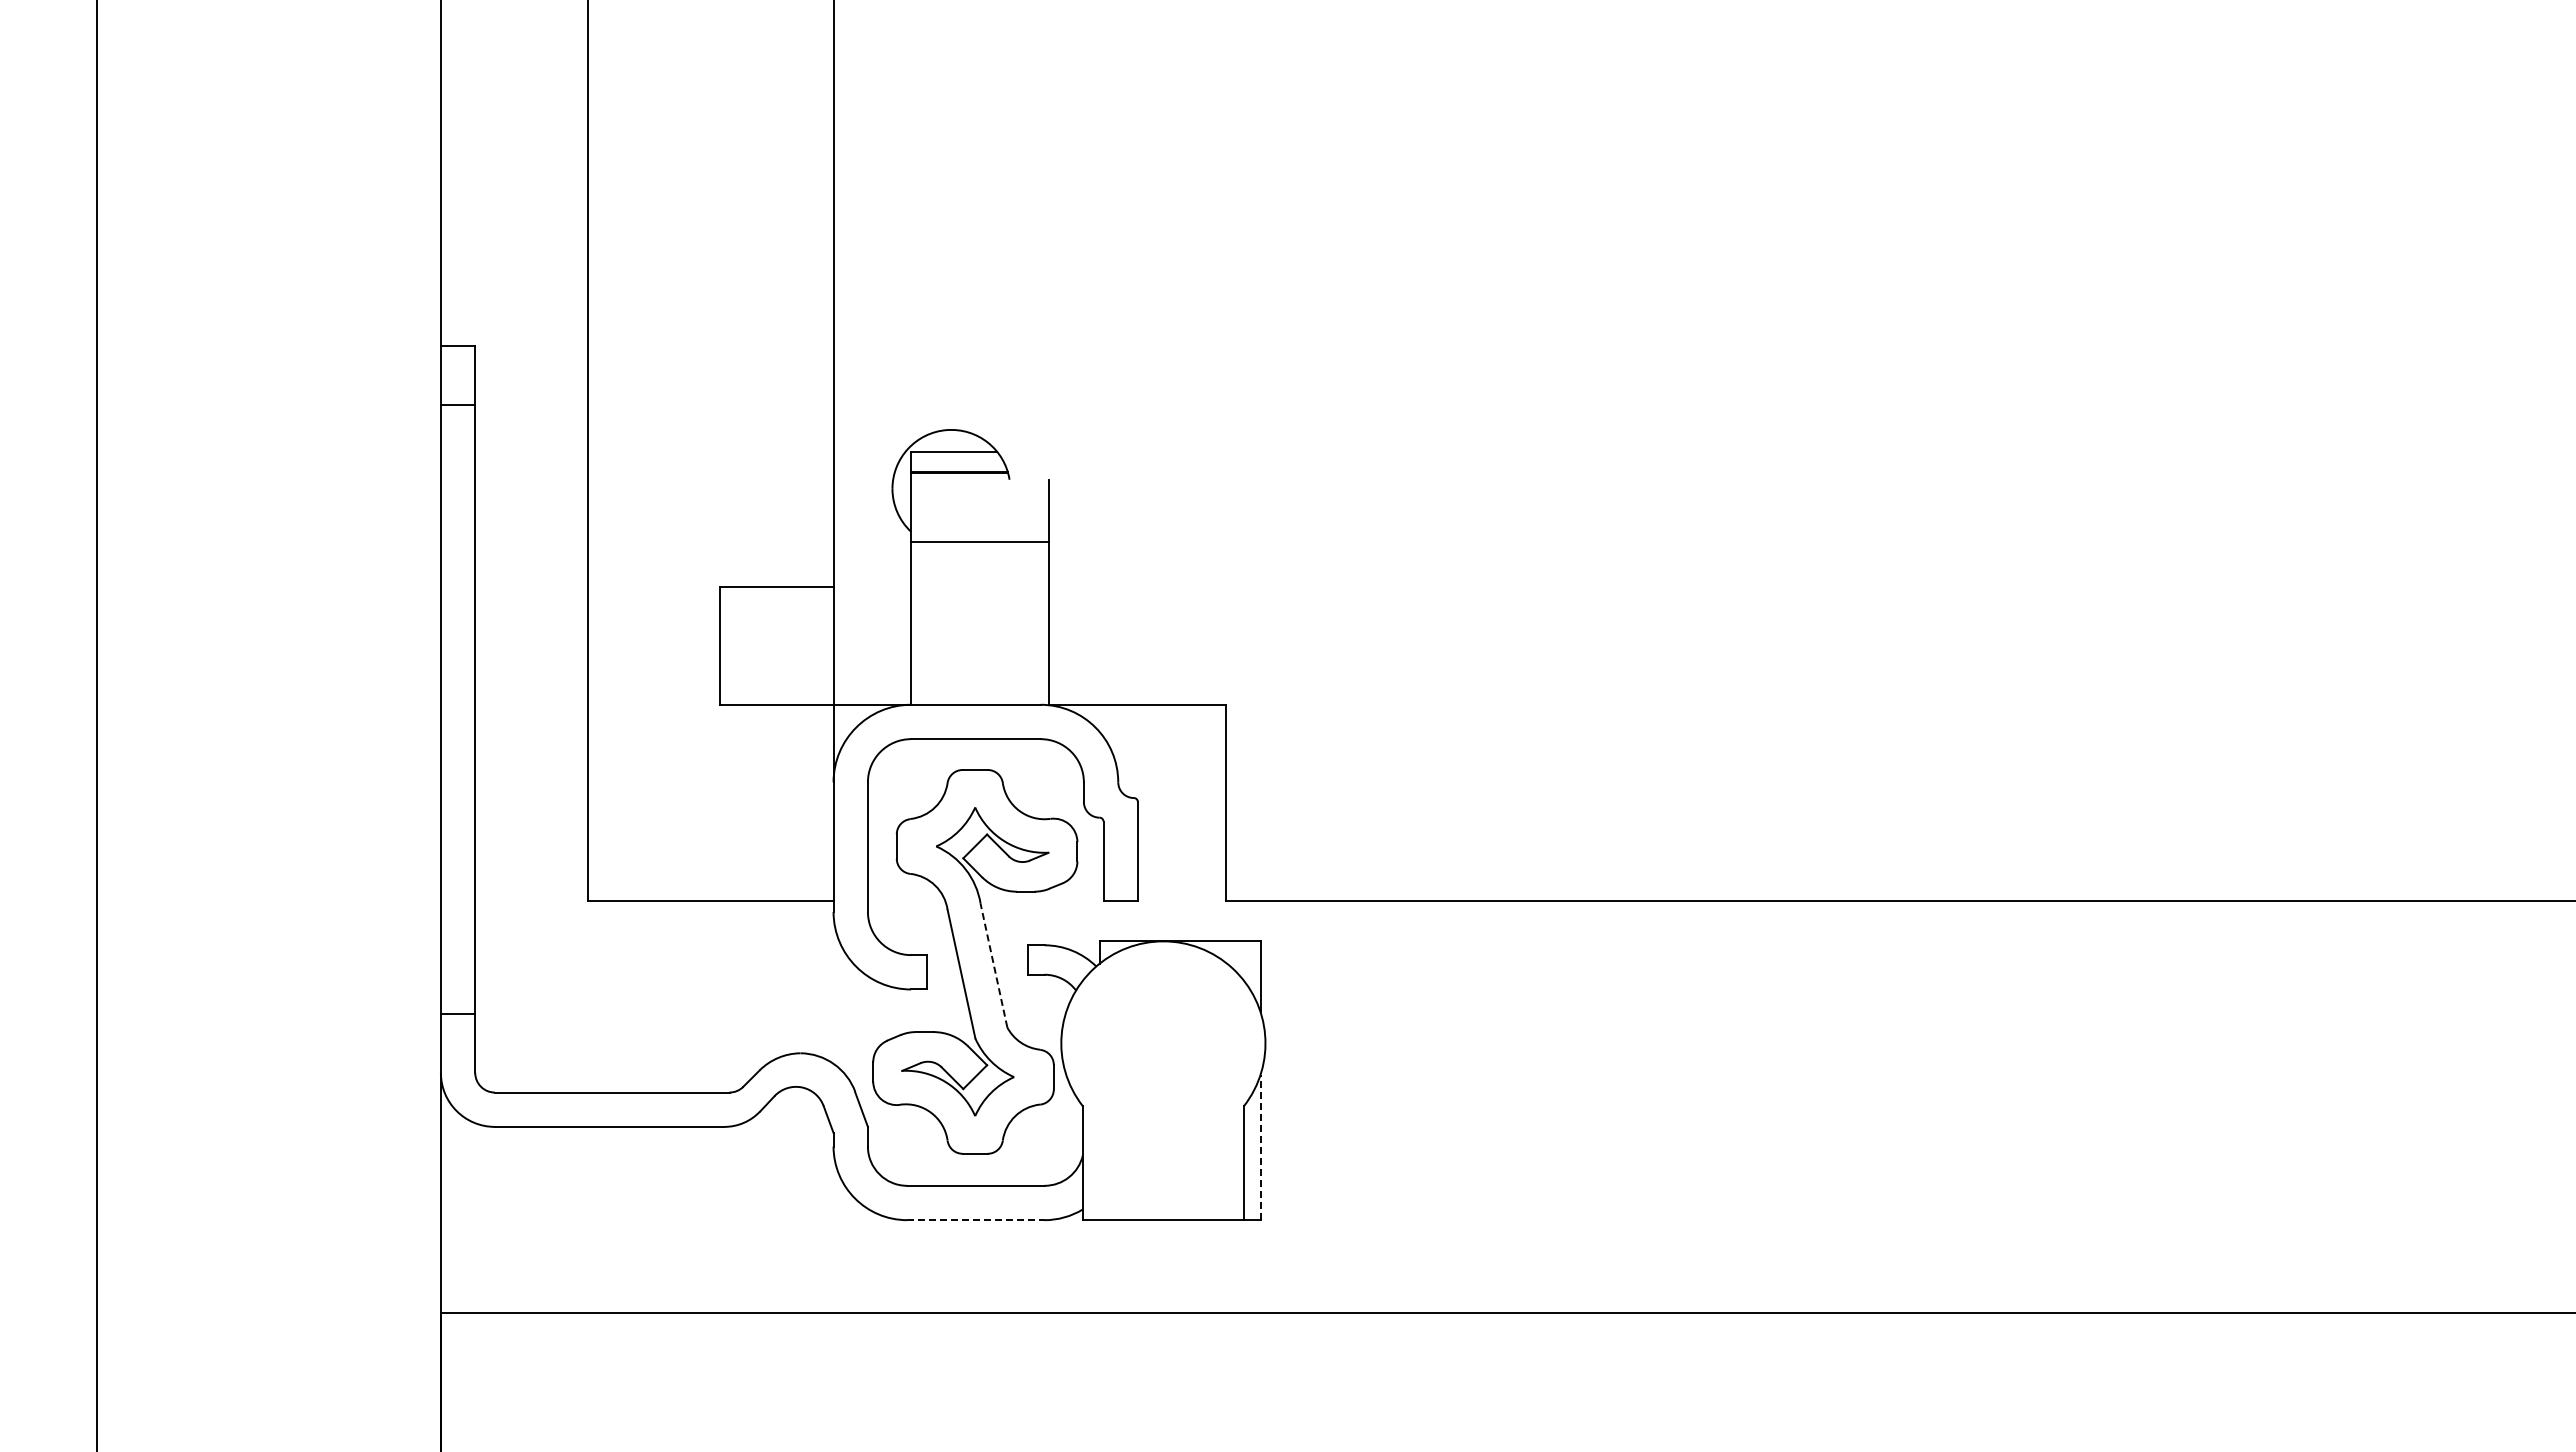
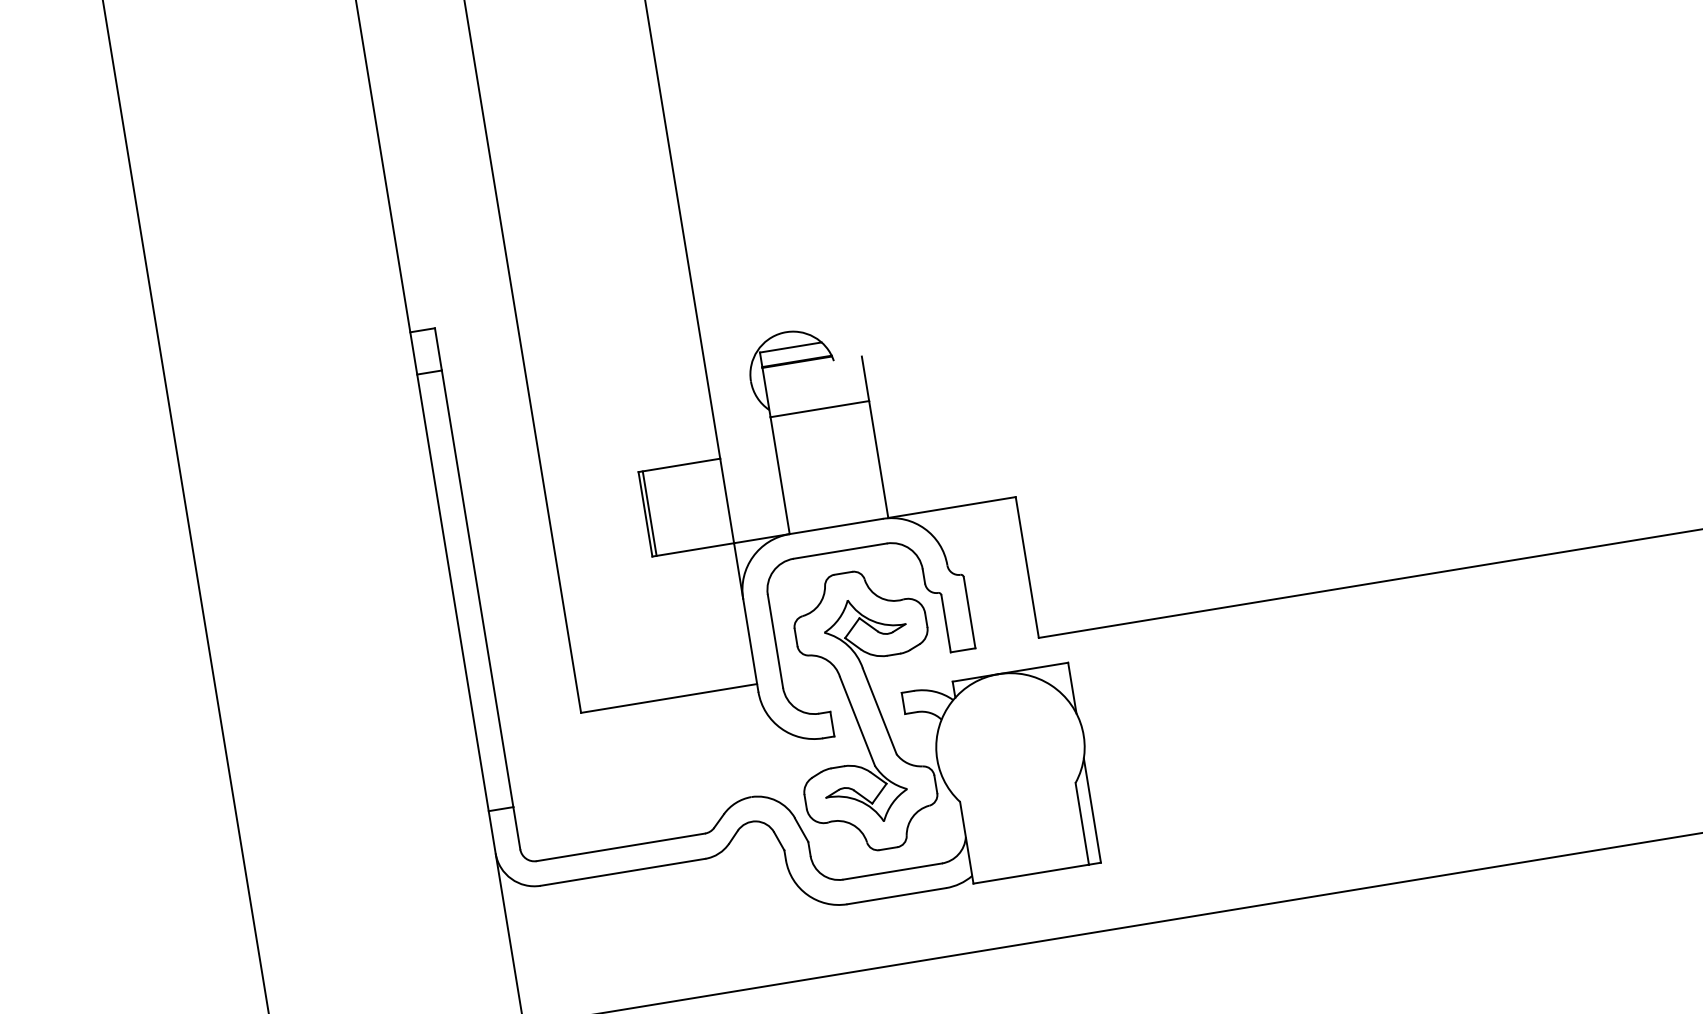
line: (725, 645) -> (649, 513), added
line: (993, 965) -> (879, 711), dashed -> solid
line: (1260, 1147) -> (1092, 810), dashed -> solid
line: (975, 1220) -> (896, 896), dashed -> solid

